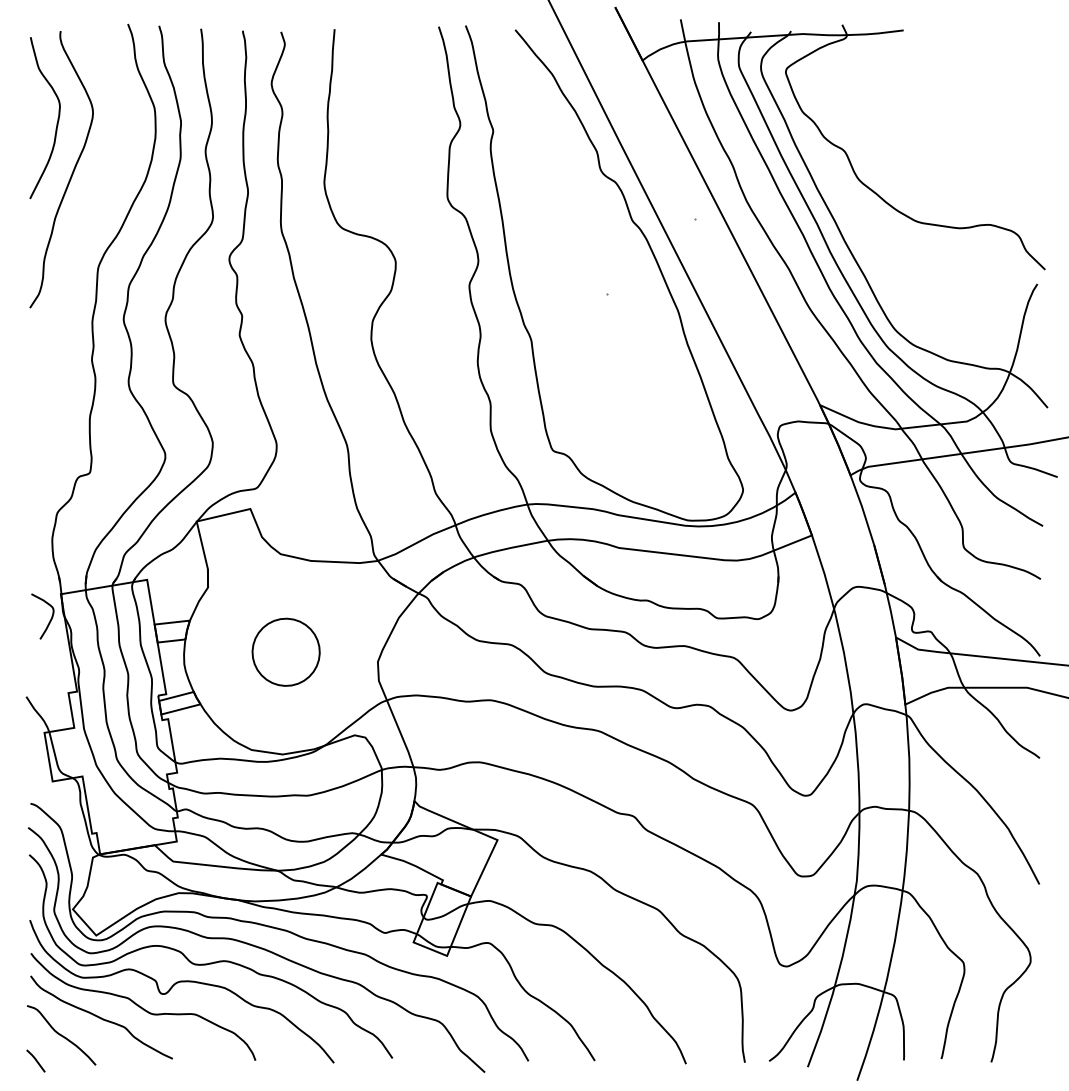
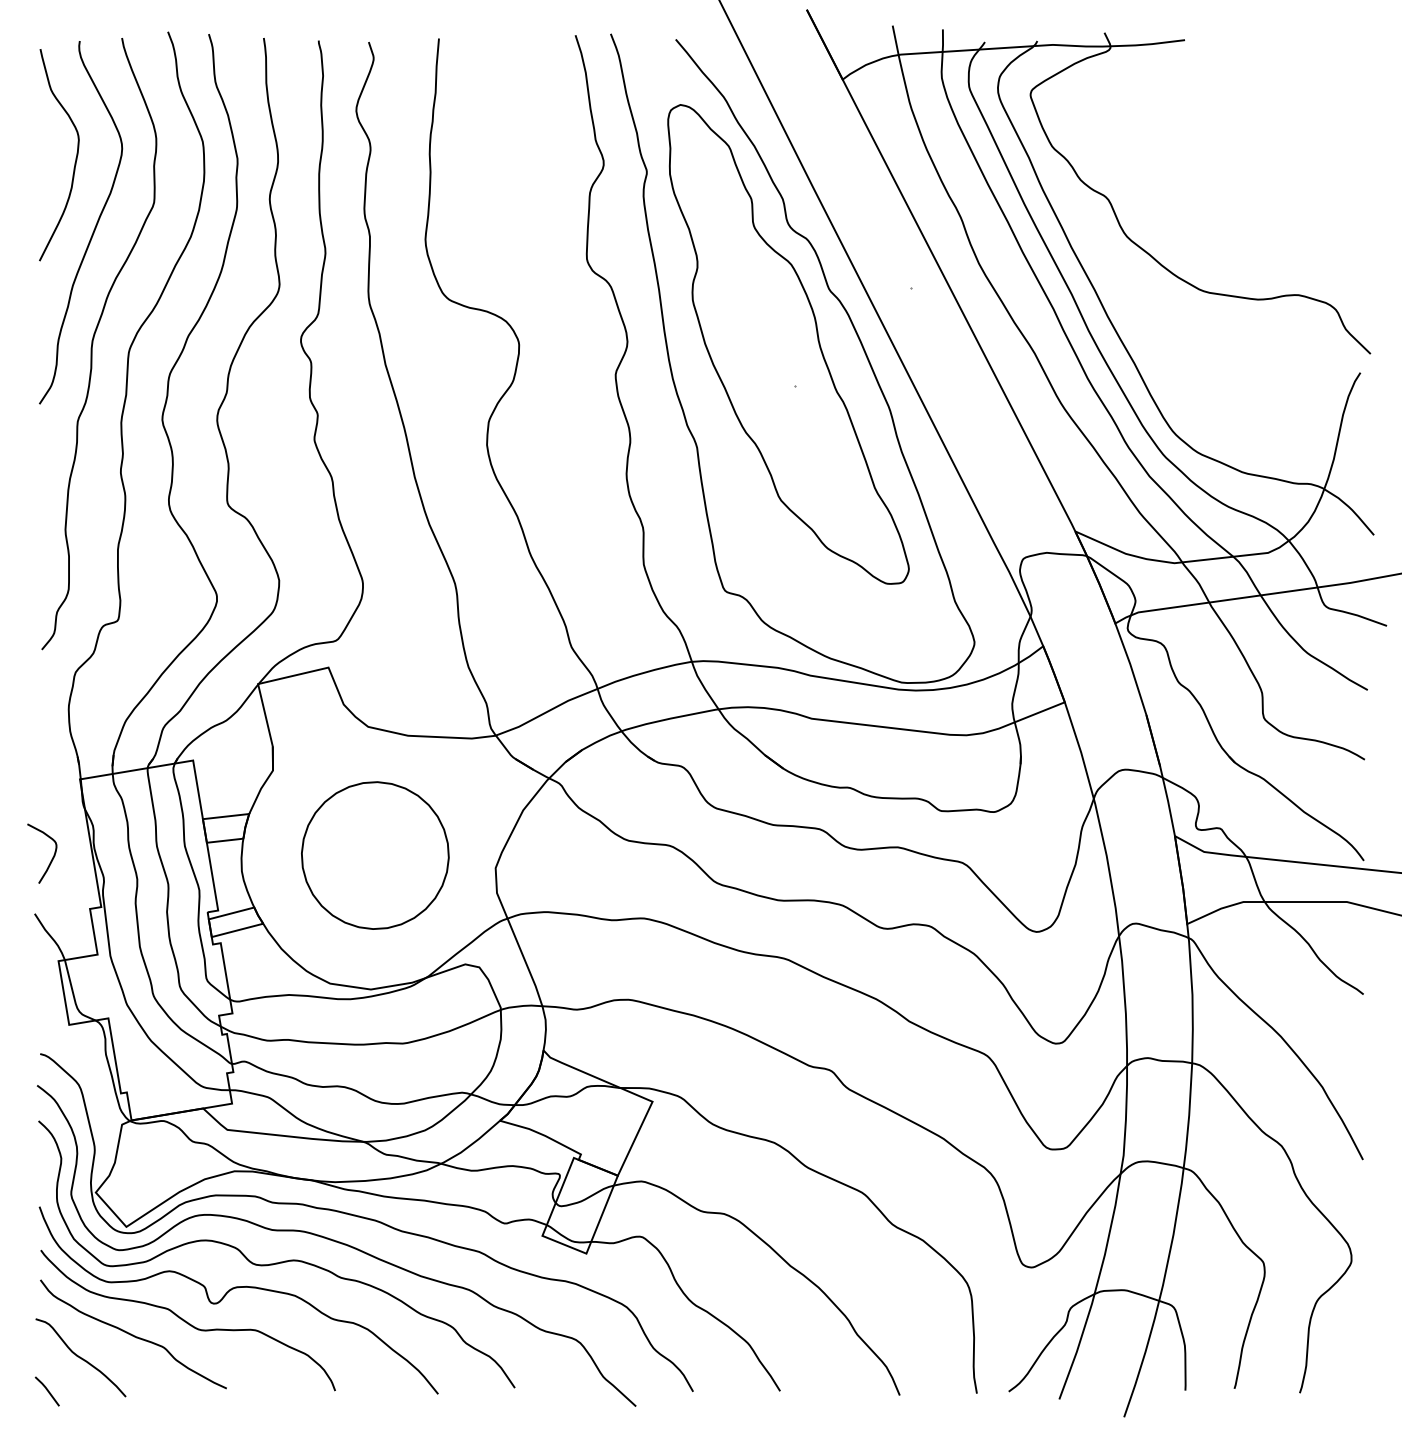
curve: (71, 262) -> (93, 344), added
part: (601, 262) -> (788, 344), added
curve: (50, 619) -> (52, 857), moved
part: (286, 652) -> (375, 855), size x1.67

